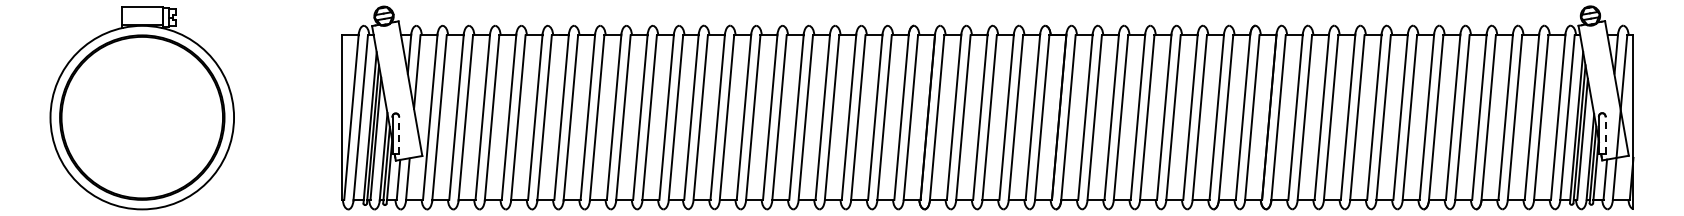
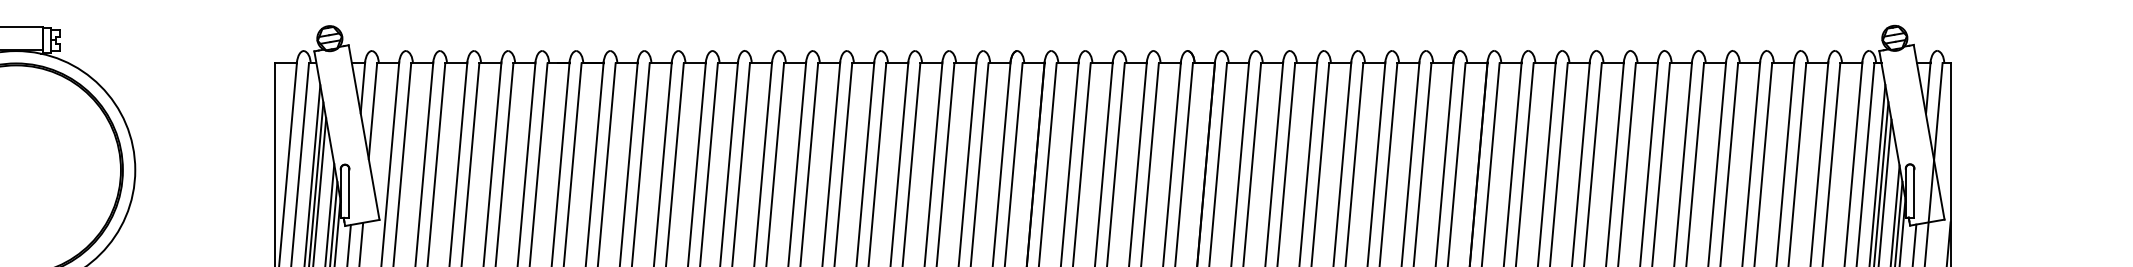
line: (399, 135) -> (349, 193), dashed -> solid
line: (1605, 135) -> (1914, 193), dashed -> solid

